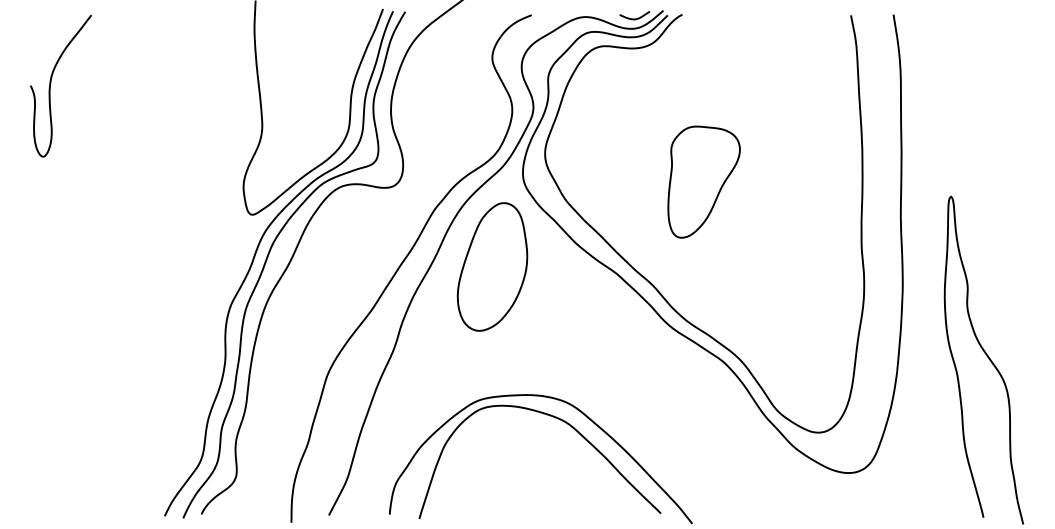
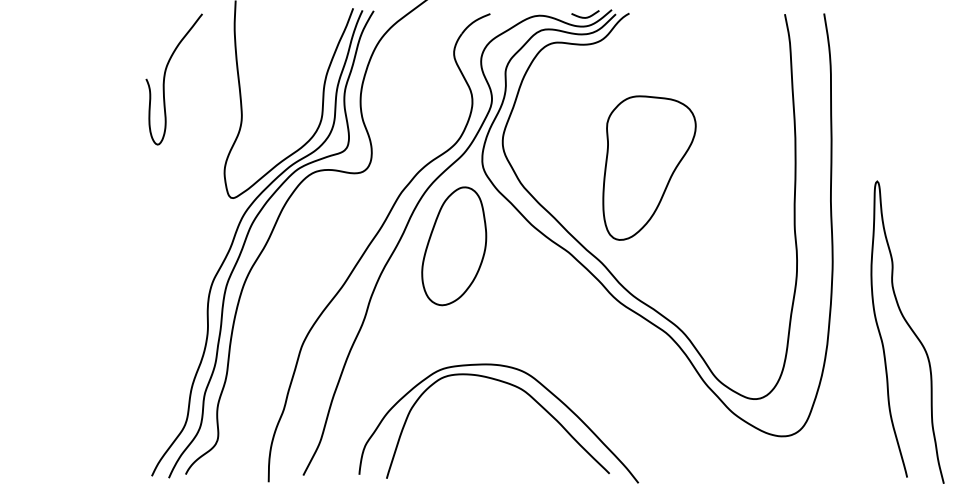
curve: (51, 83) -> (165, 77), moved
part: (703, 181) -> (648, 167), size x1.4

